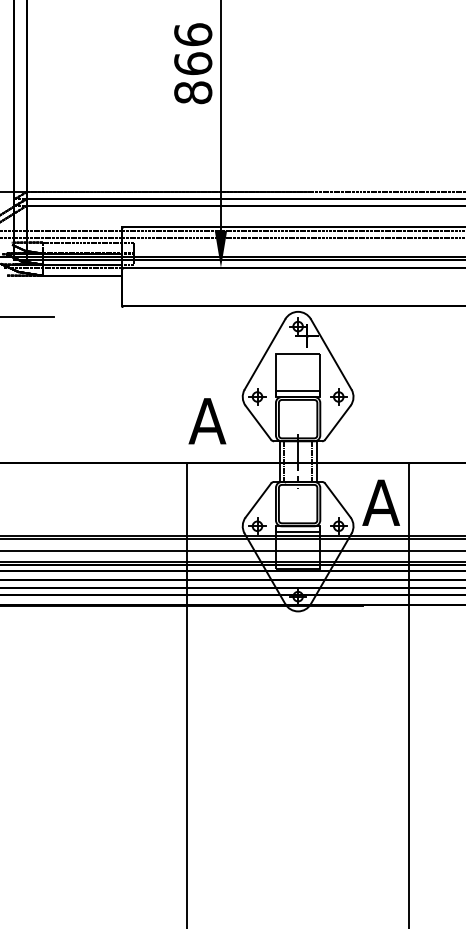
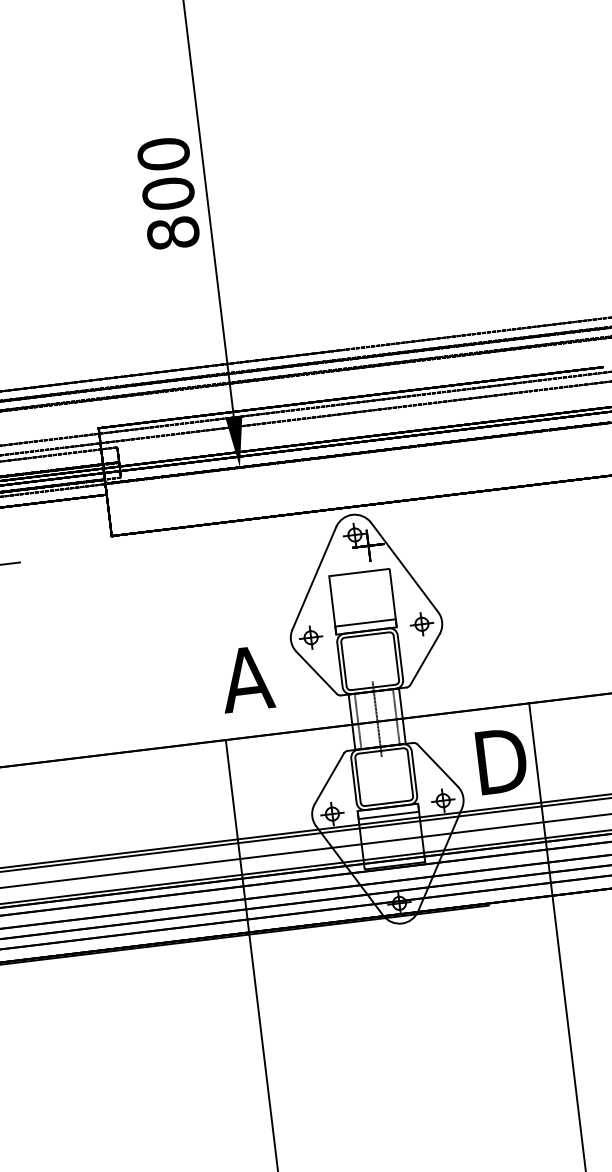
text: (193, 49) -> (166, 174), 866 -> 800
text: (382, 502) -> (499, 761), A -> D

